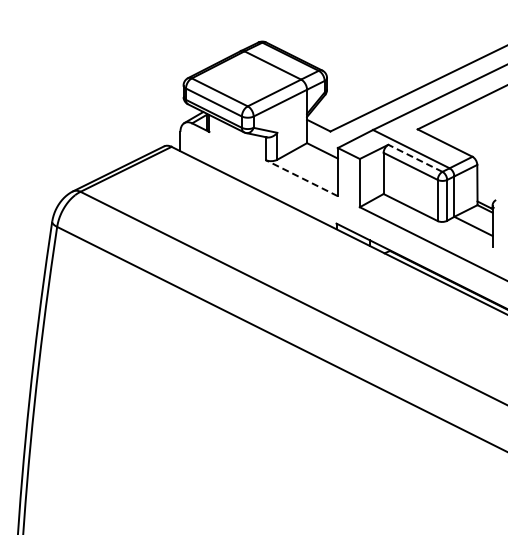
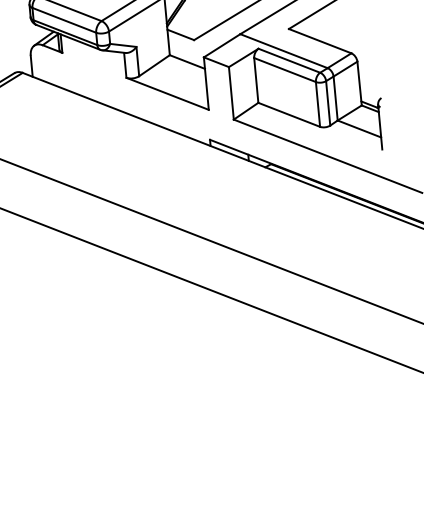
line: (414, 158) -> (288, 61), dashed -> solid
line: (301, 177) -> (167, 93), dashed -> solid

